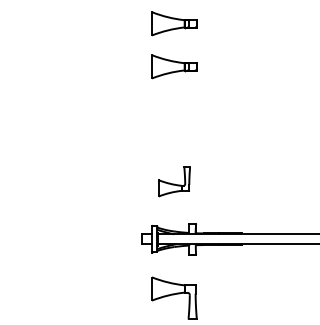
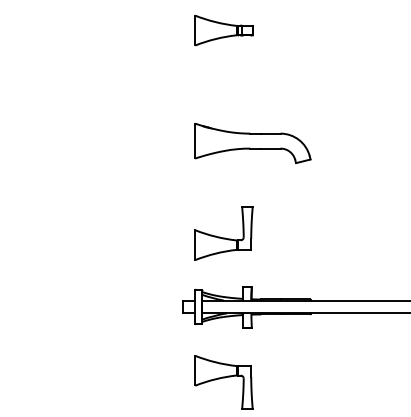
part: (174, 66) -> (224, 85), removed
part: (196, 111) -> (252, 143), added
part: (174, 181) -> (224, 232), size x1.43

